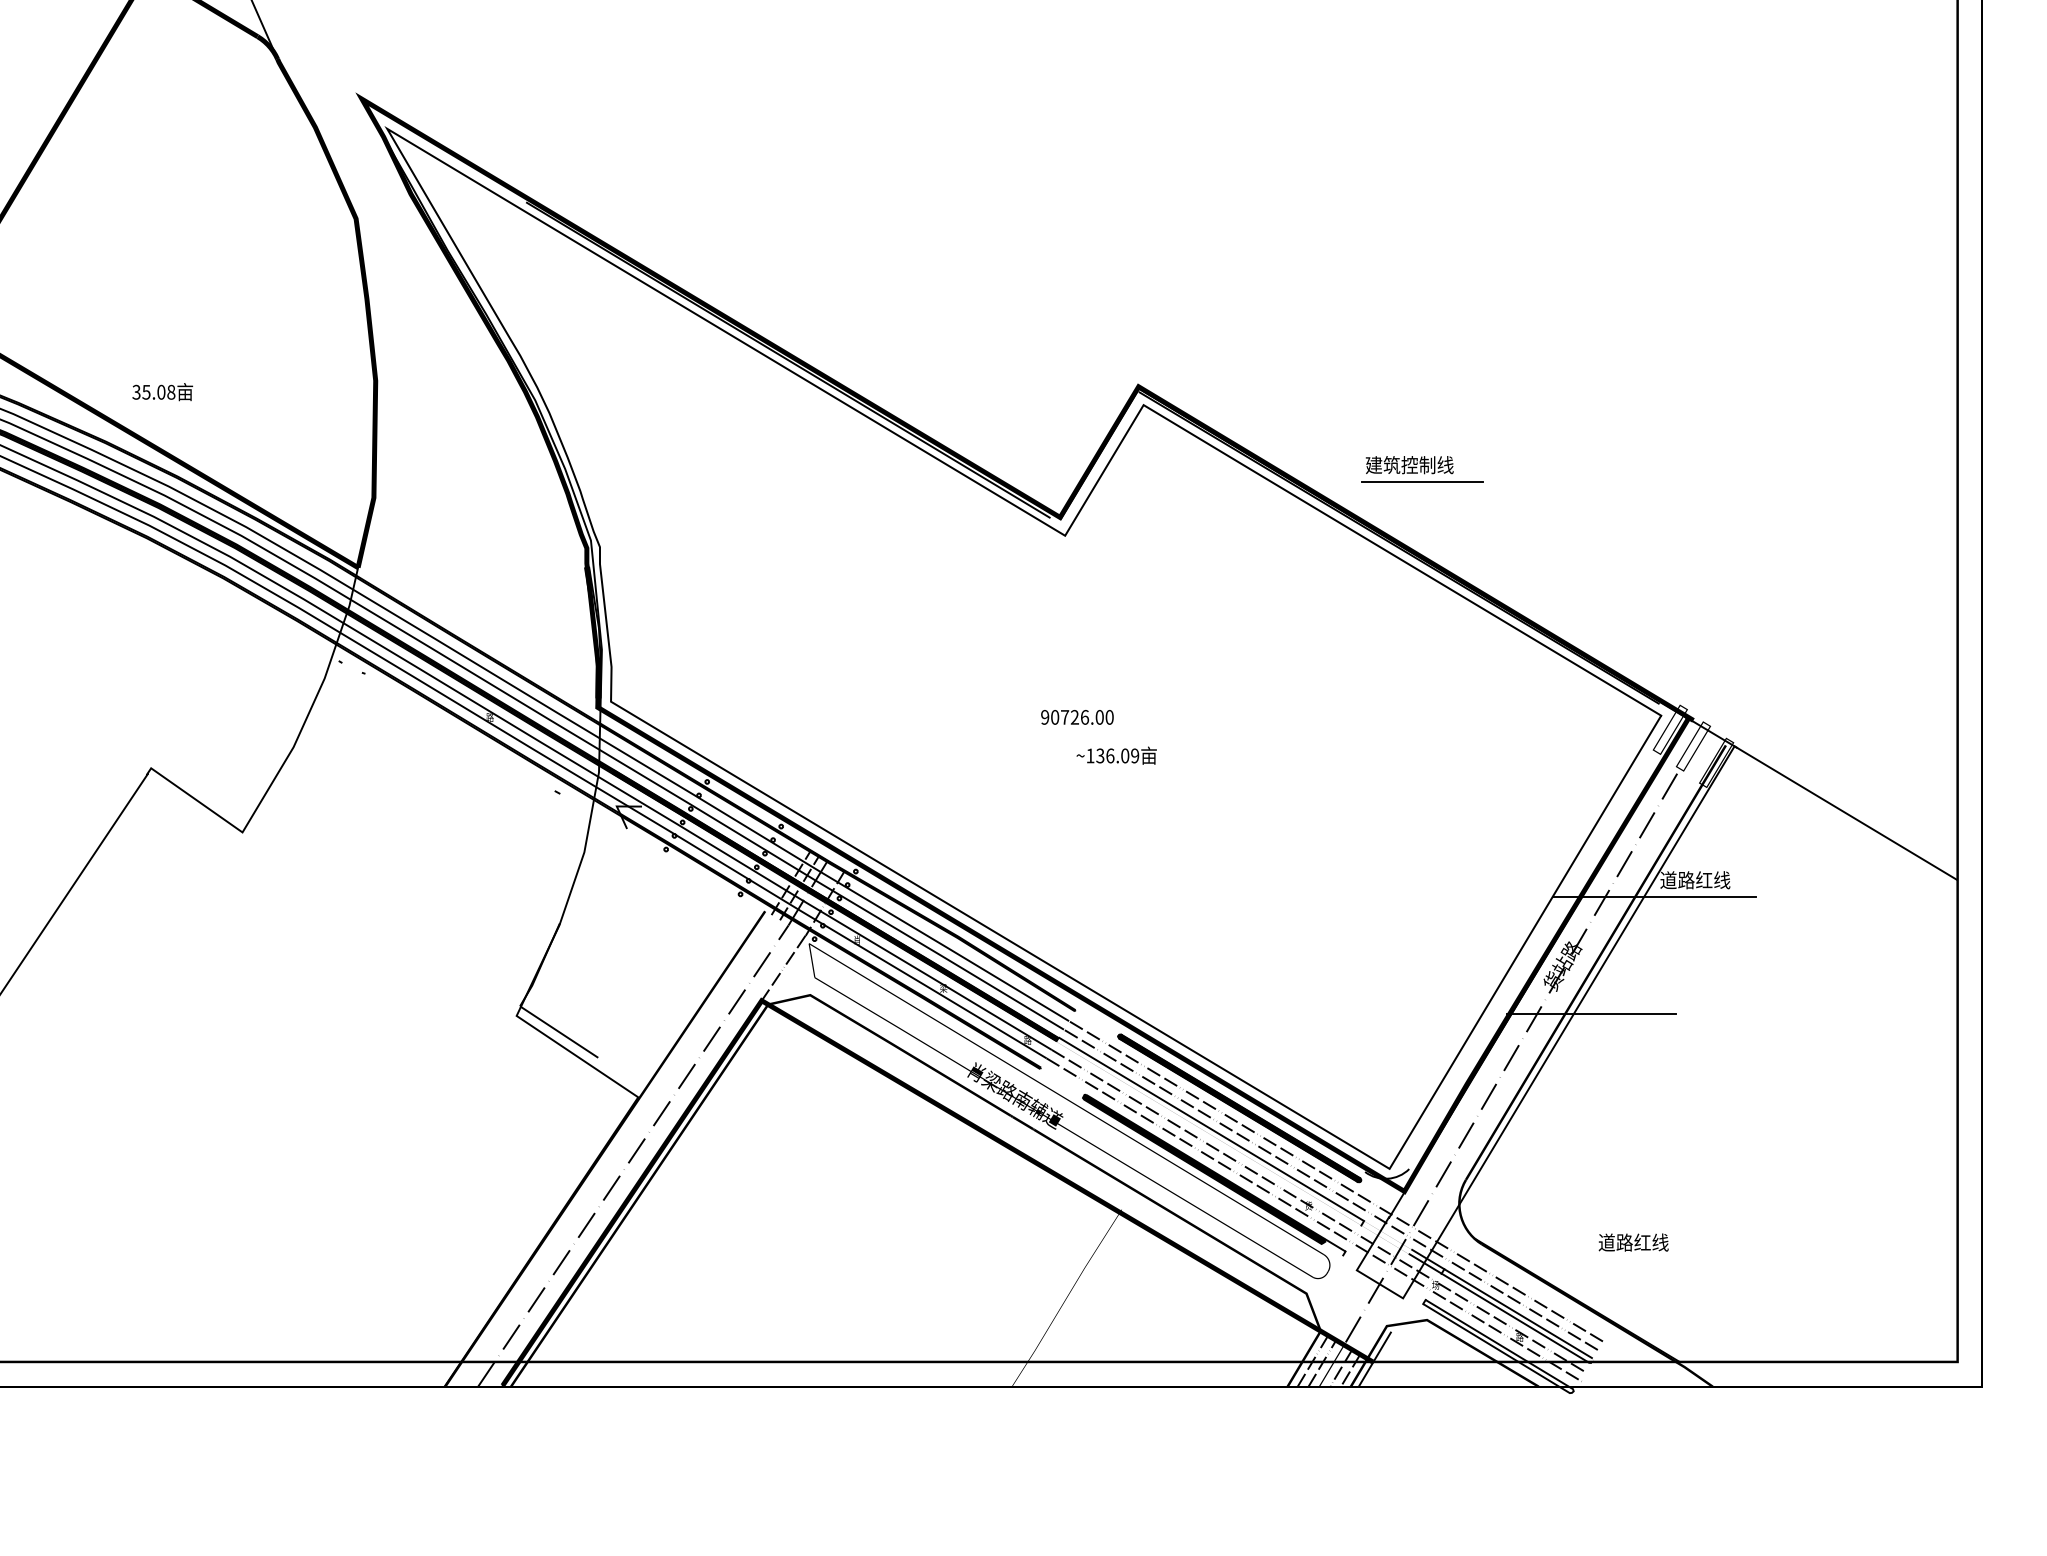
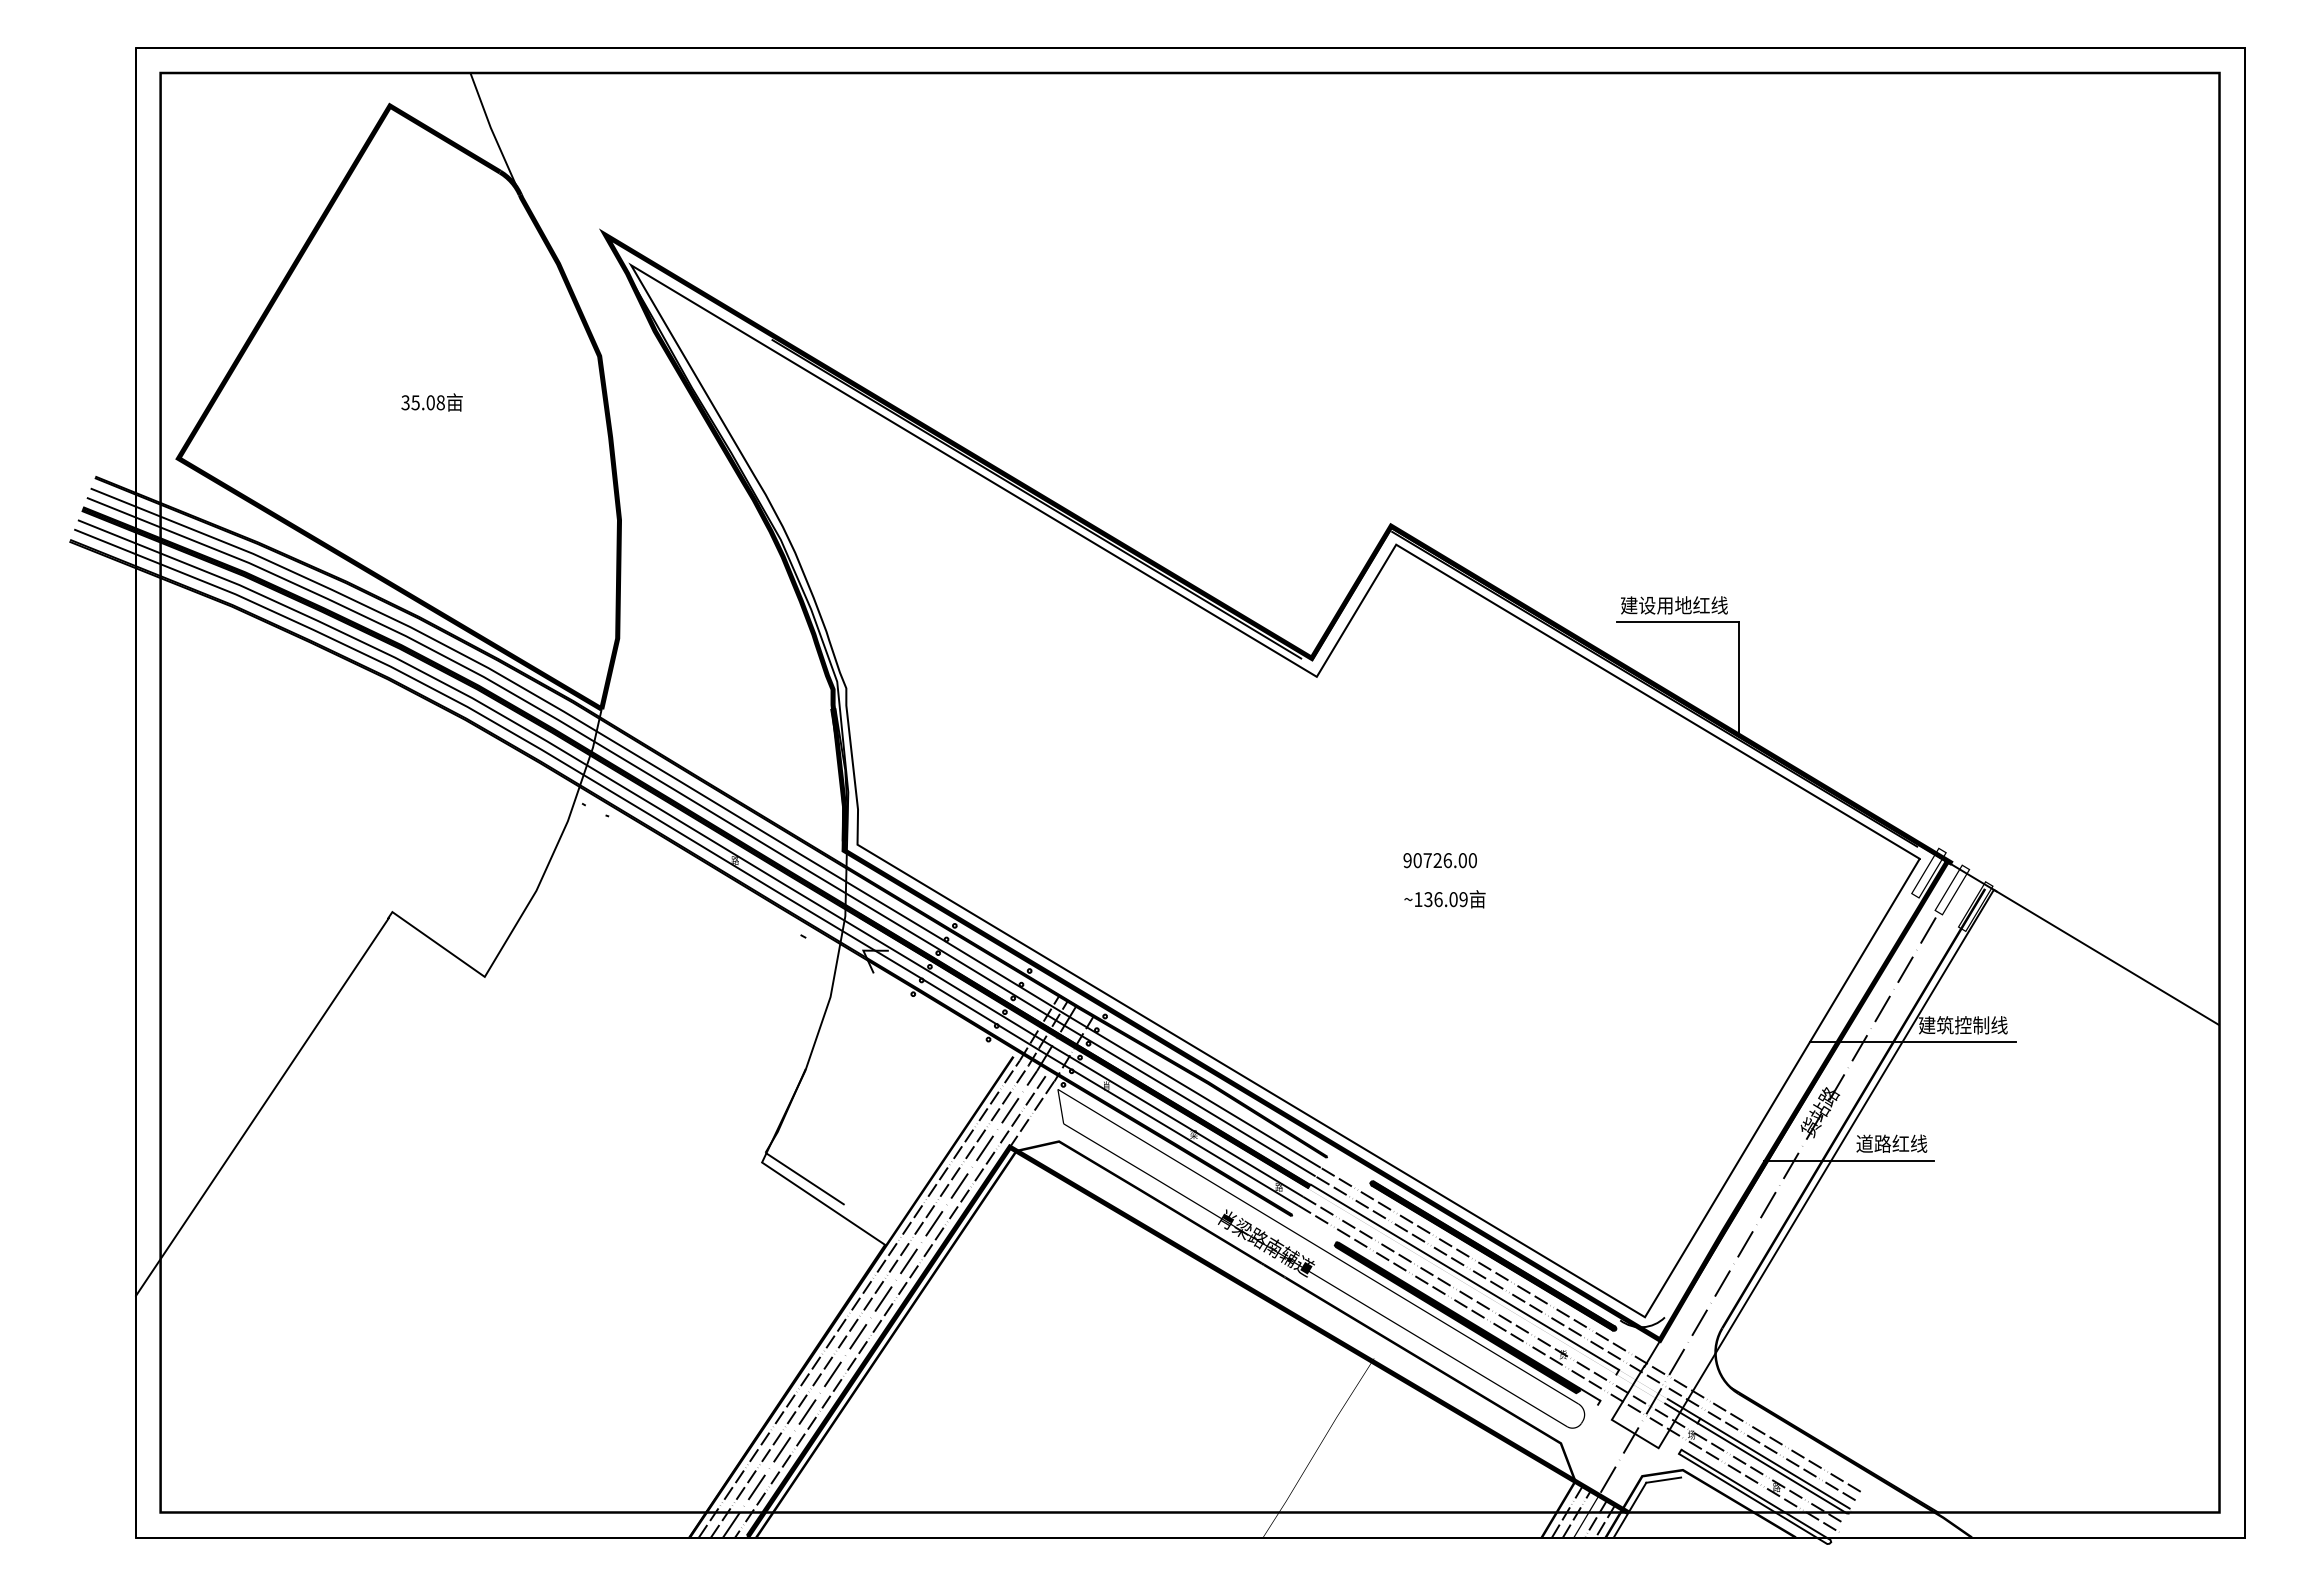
text: (162, 392) -> (431, 402), moved
text: (1427, 465) -> (1683, 605), 建筑控制线 -> 建设用地红线
line: (1483, 538) -> (1739, 679), added
text: (1076, 717) -> (1439, 860), moved
text: (1116, 755) -> (1444, 899), moved
text: (1703, 880) -> (1962, 1025), 道路红线 -> 建筑控制线
line: (612, 1150) -> (858, 1298), added
line: (622, 1153) -> (869, 1301), added
line: (643, 1158) -> (890, 1306), added
text: (1633, 1242) -> (1891, 1143), moved
line: (1407, 1329) -> (1663, 1479), added

